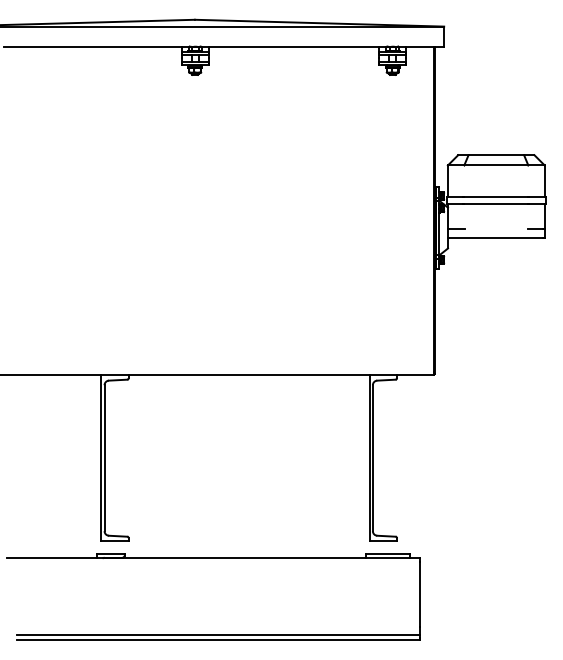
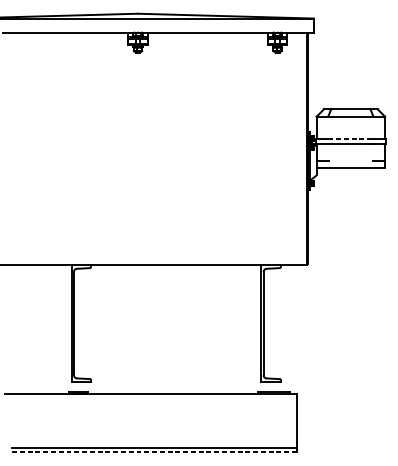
line: (496, 196) -> (350, 138), solid -> dashed
line: (218, 640) -> (154, 452), solid -> dashed

